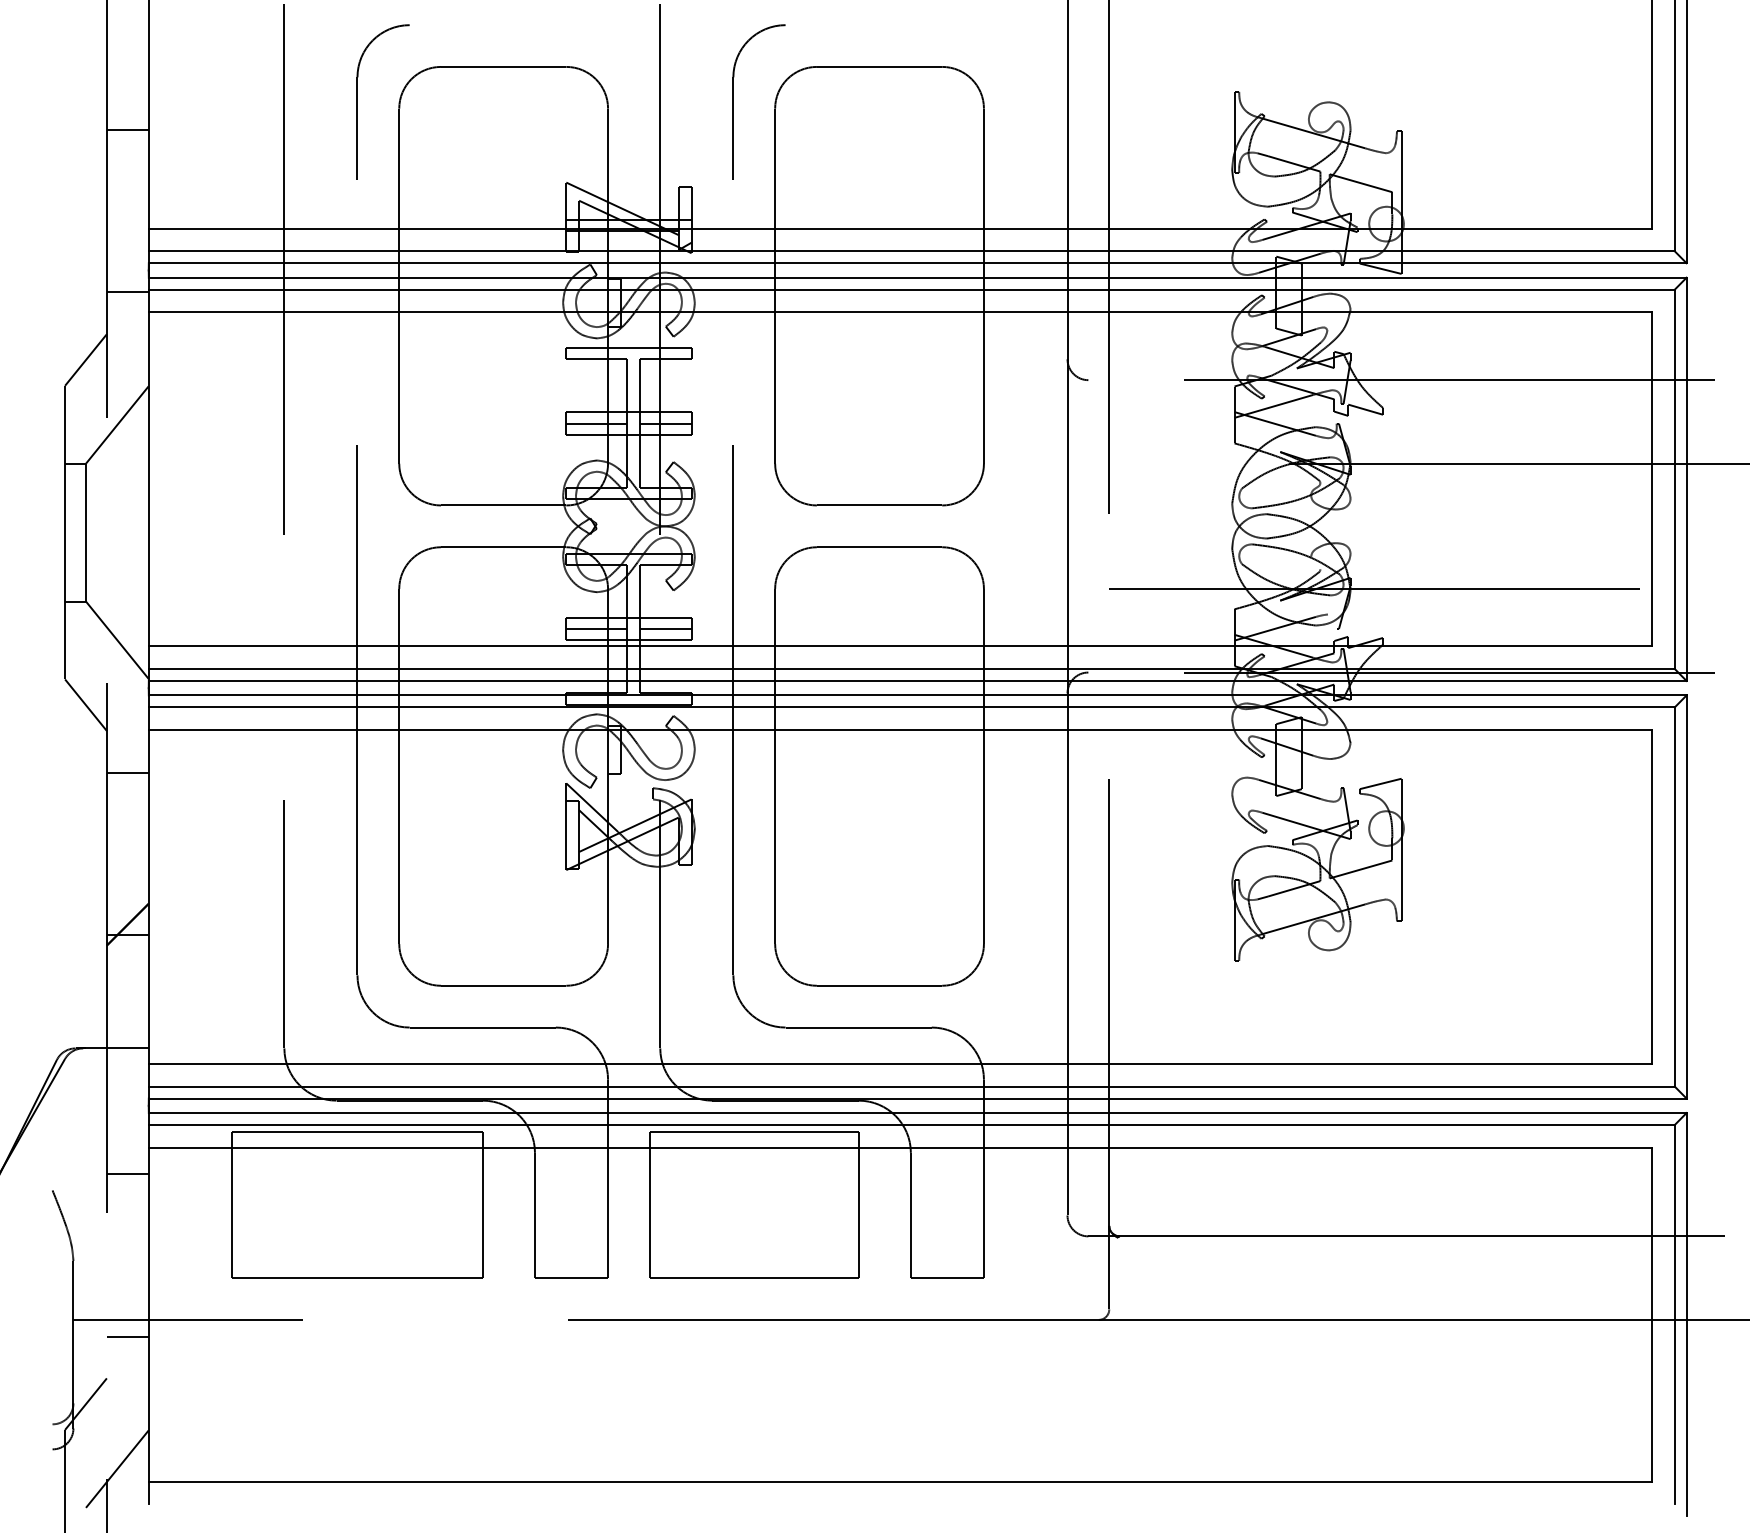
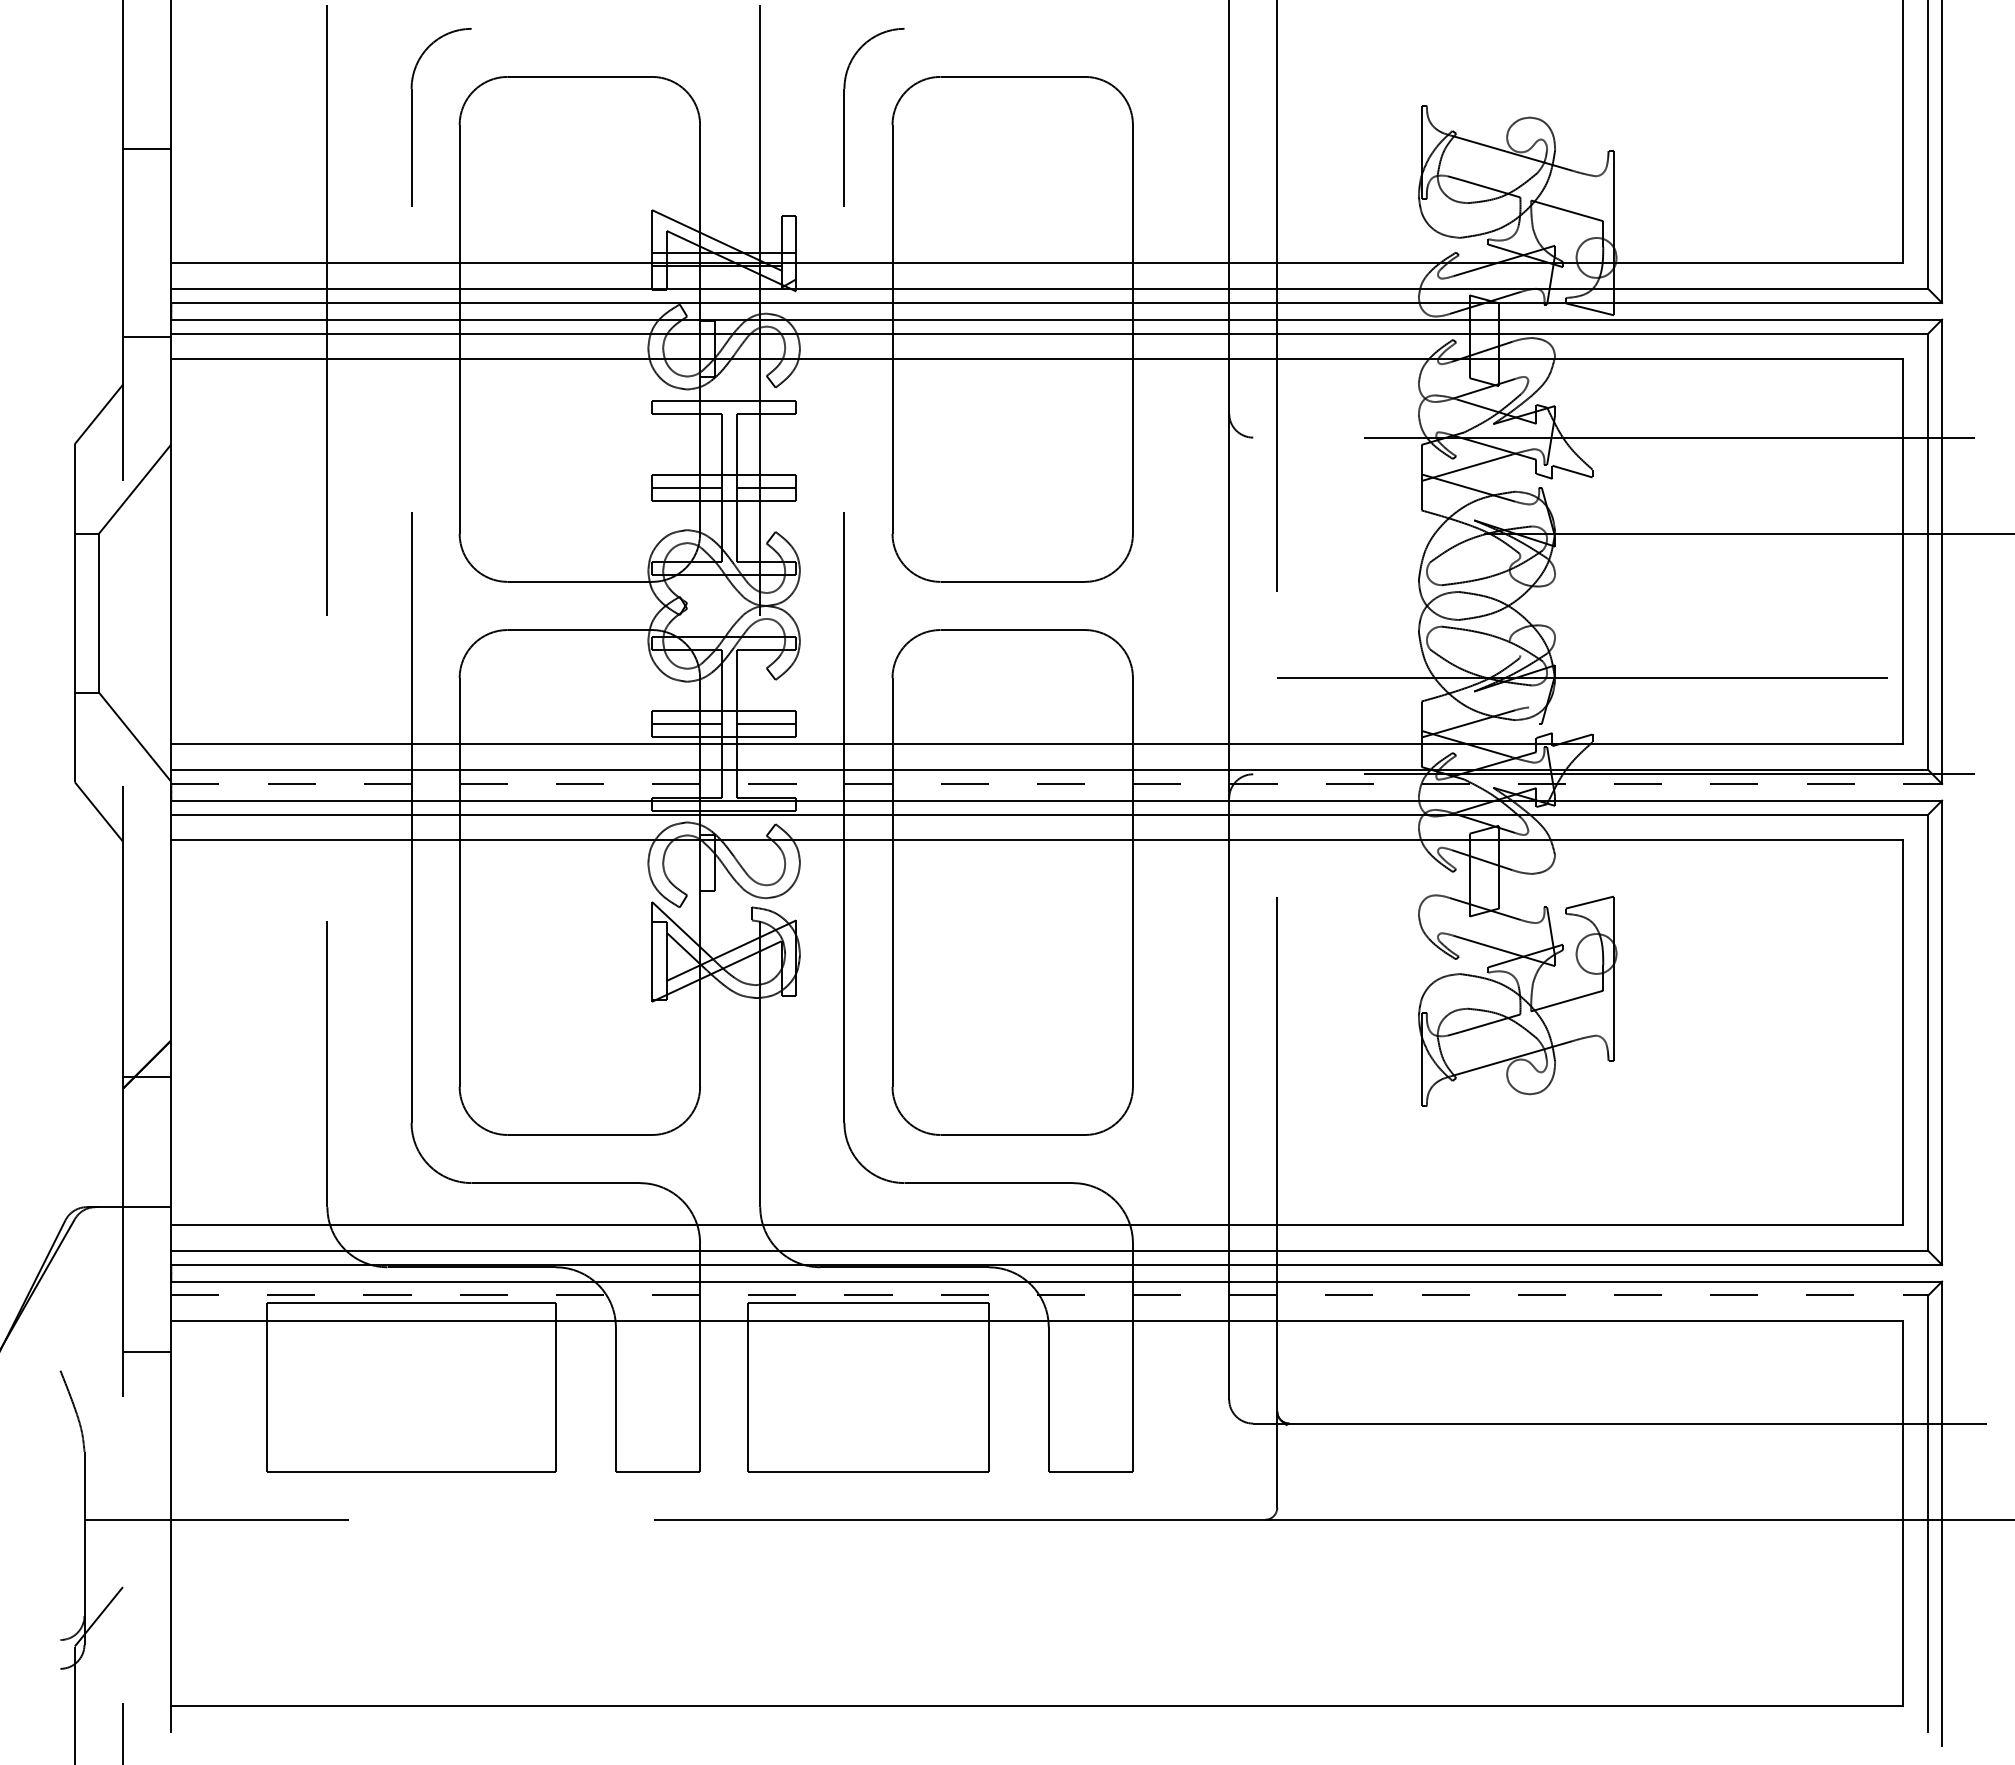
line: (918, 681) -> (1057, 784), solid -> dashed
line: (127, 772) -> (146, 889), removed
line: (911, 1125) -> (1049, 1295), solid -> dashed
line: (127, 1337) -> (146, 1539), removed
line: (116, 1469) -> (134, 1691), removed

